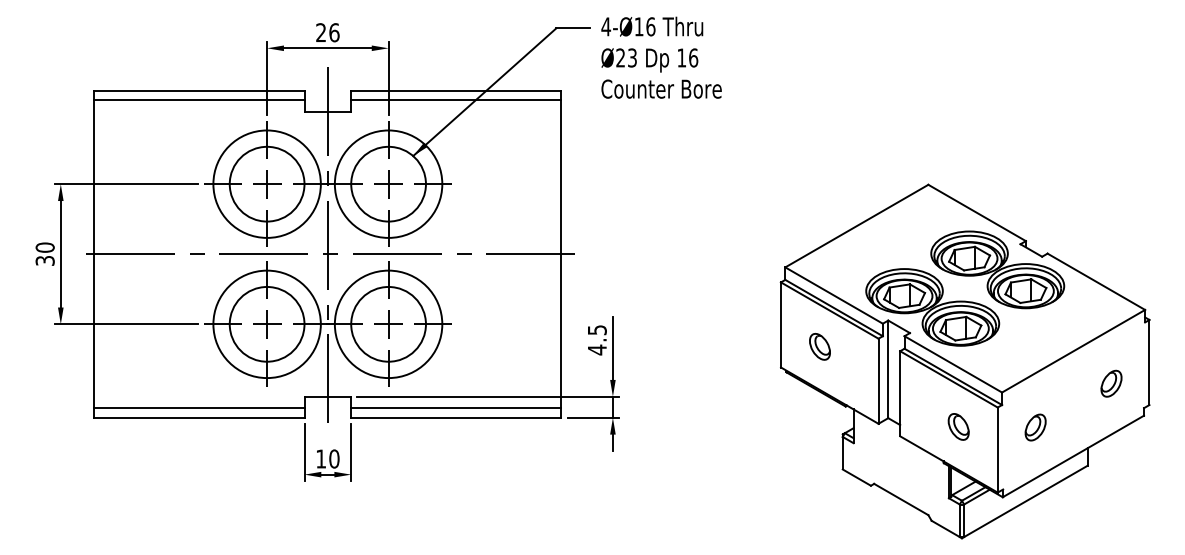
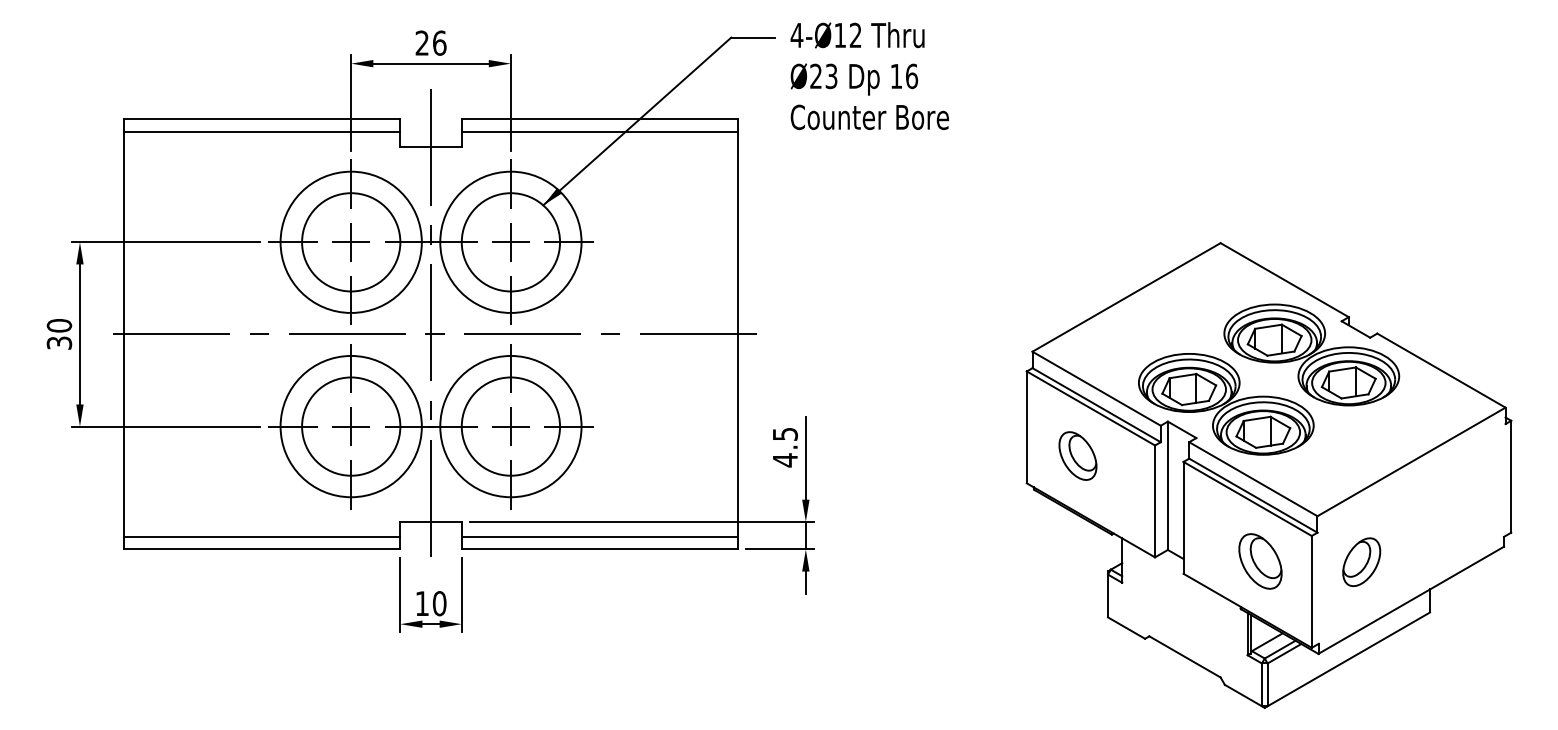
text: (650, 26) -> (855, 35), 4-Ø16 -> 4-Ø12
part: (820, 347) -> (1078, 456), size x1.4
part: (1111, 383) -> (1461, 504), removed
part: (958, 426) -> (1260, 561), size x1.6
part: (1035, 427) -> (1361, 562), size x1.4

